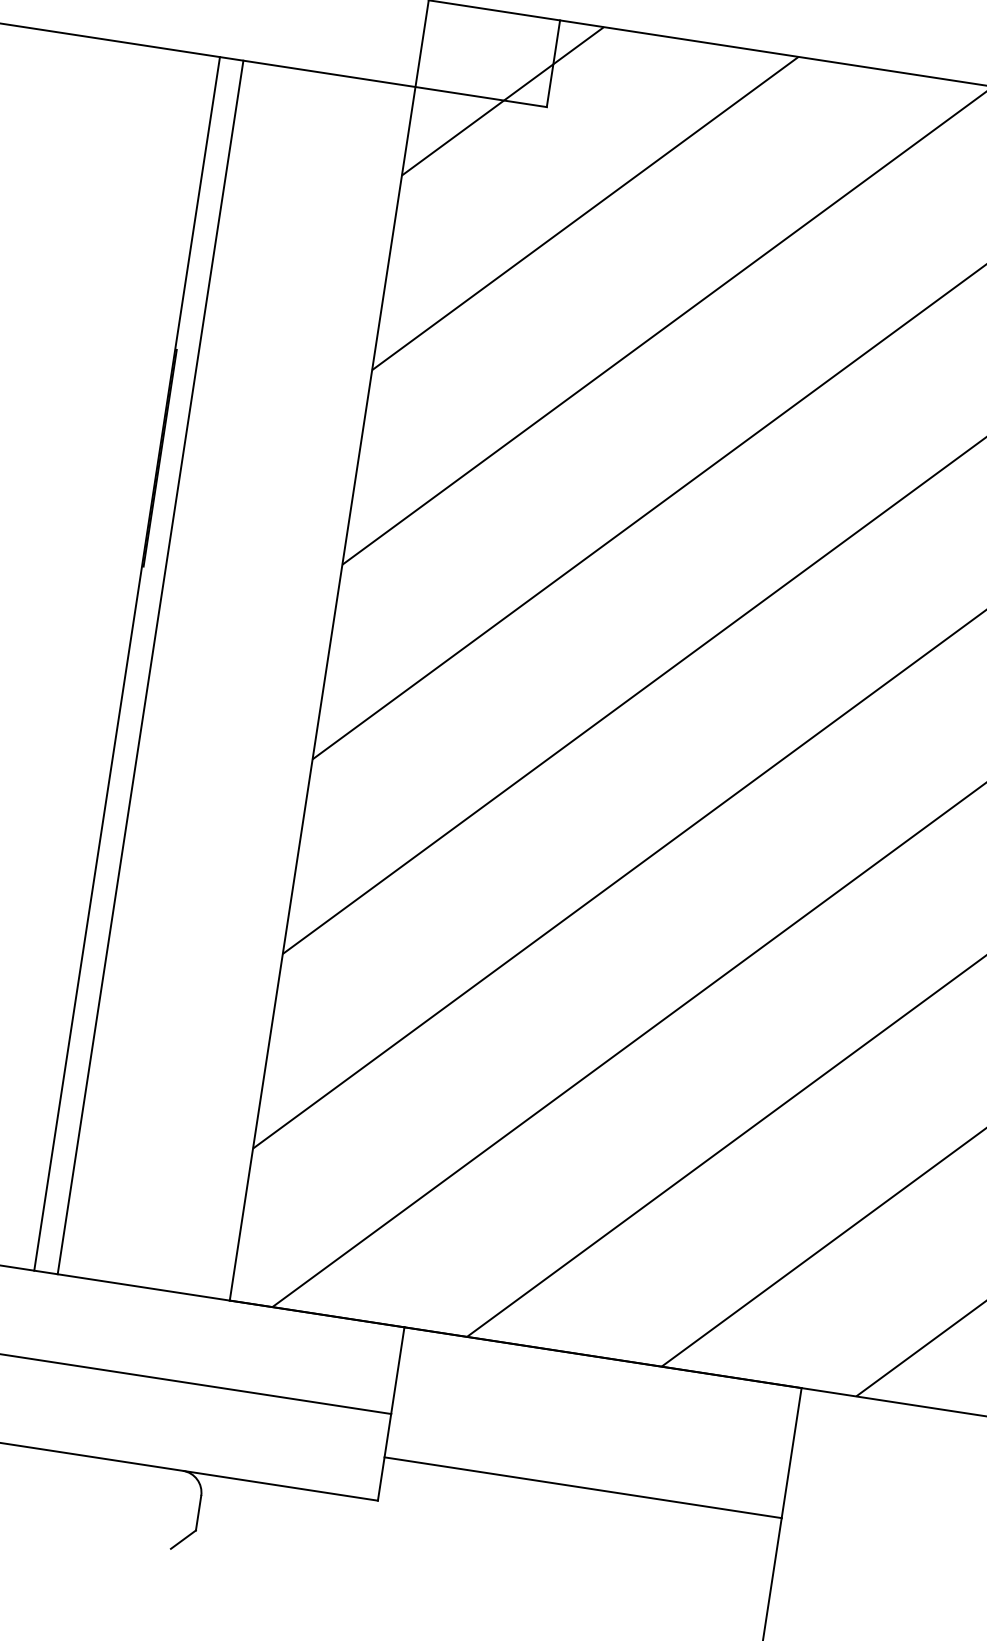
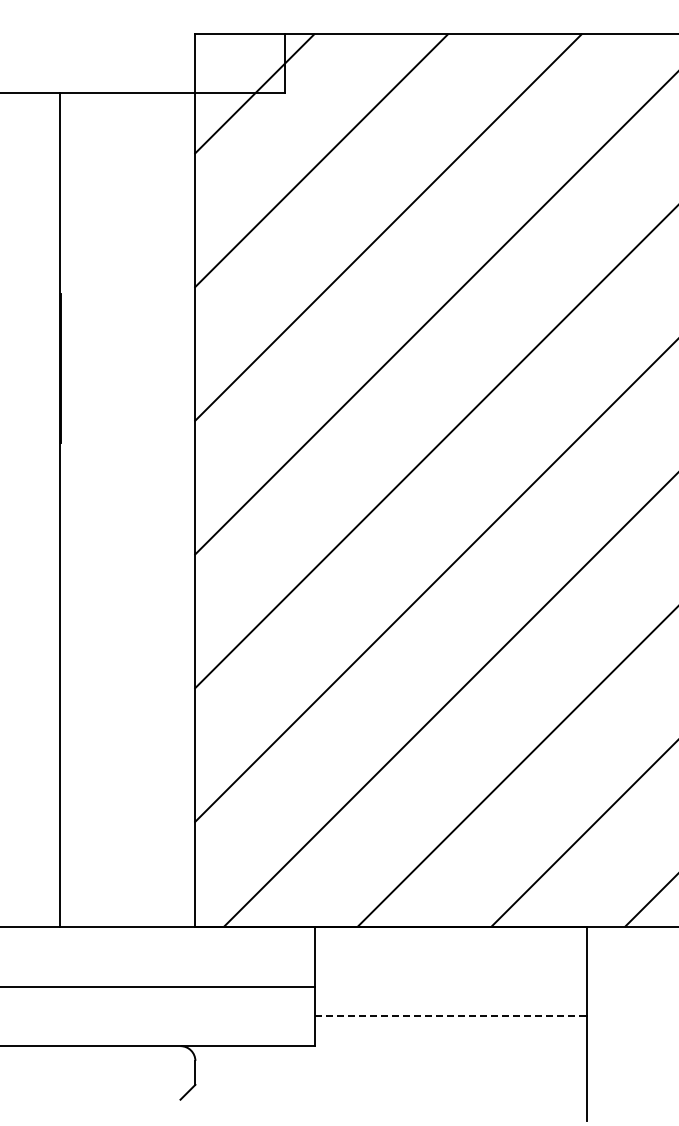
line: (150, 667) -> (76, 510), removed
line: (583, 1488) -> (451, 1016), solid -> dashed

